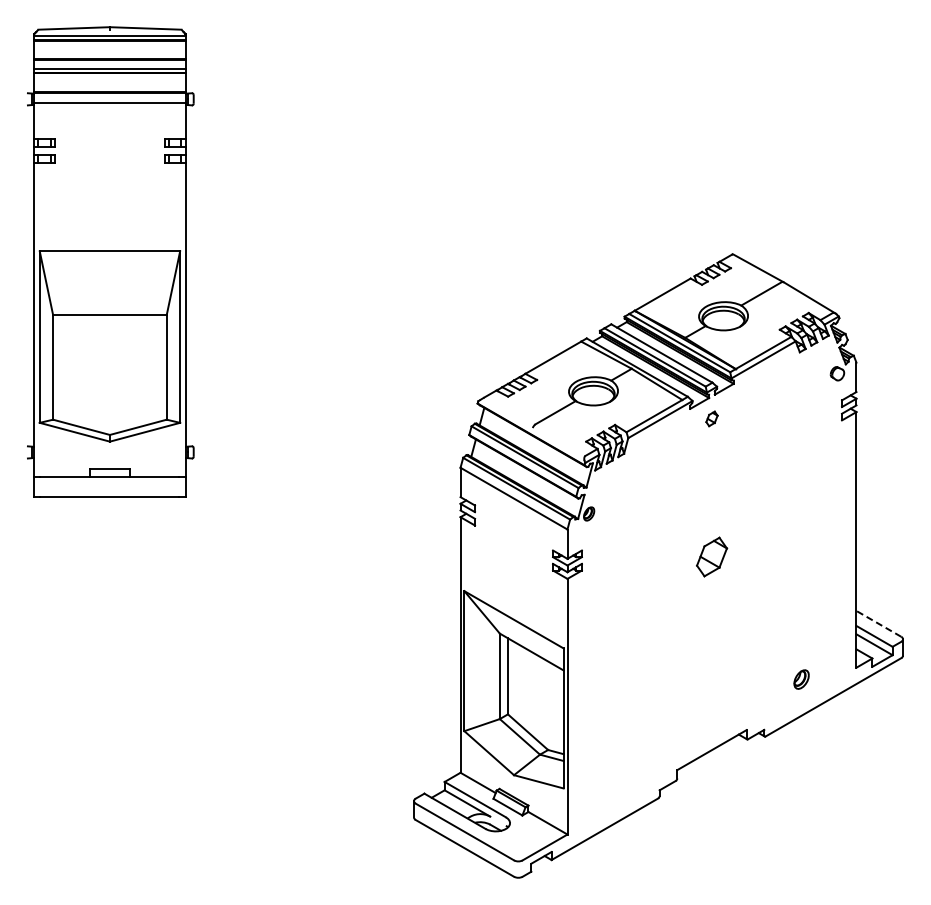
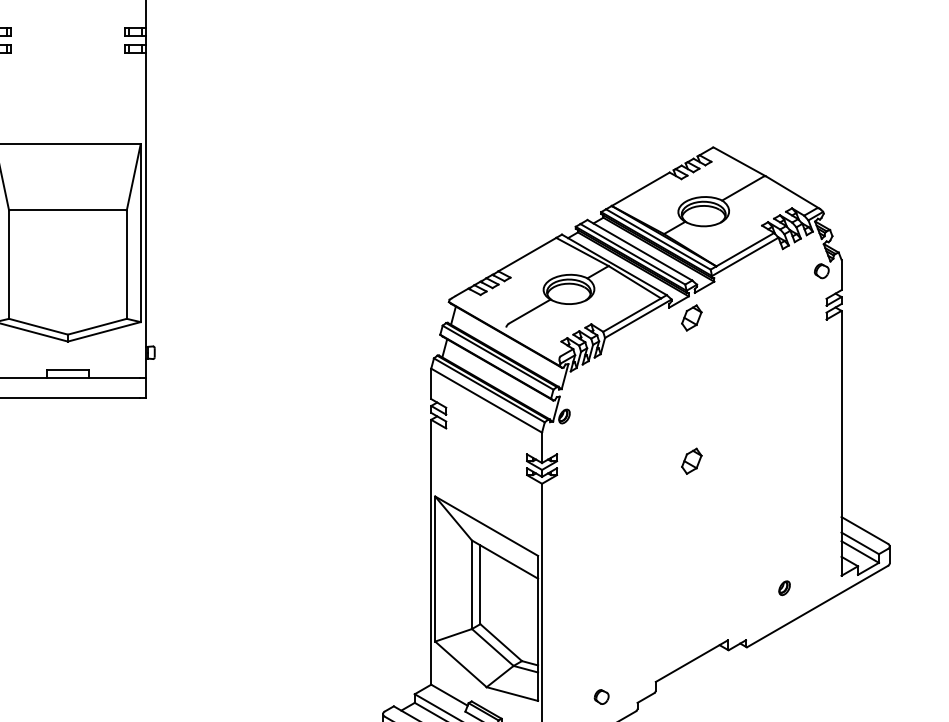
part: (711, 418) -> (691, 317), size x1.67
part: (711, 557) -> (691, 461), size x0.62
line: (878, 623) -> (864, 530), dashed -> solid
part: (801, 679) -> (784, 588), size x0.71
part: (624, 784) -> (601, 696), added

